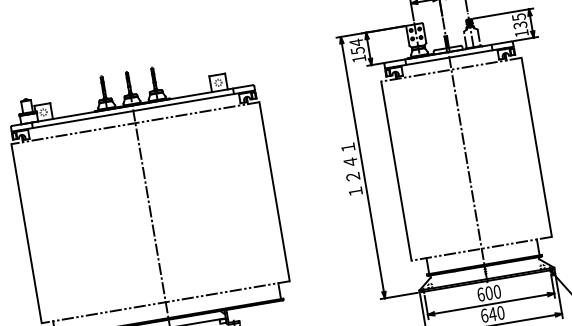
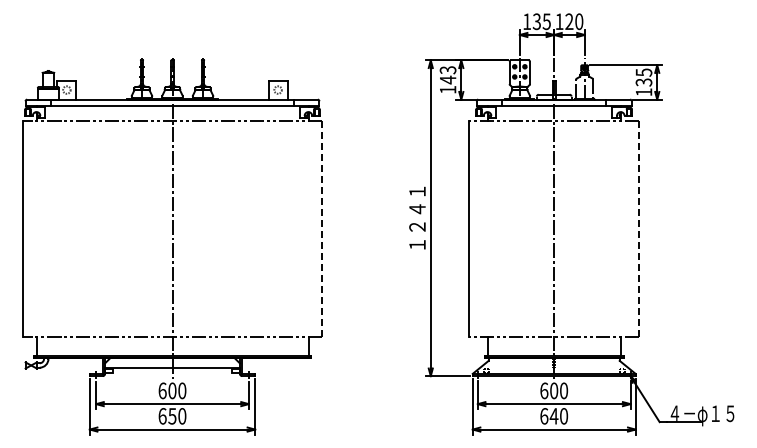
text: (356, 46) -> (447, 74), 154 -> 143
line: (536, 147) -> (638, 229), solid -> dashed
line: (274, 192) -> (322, 229), solid -> dashed

